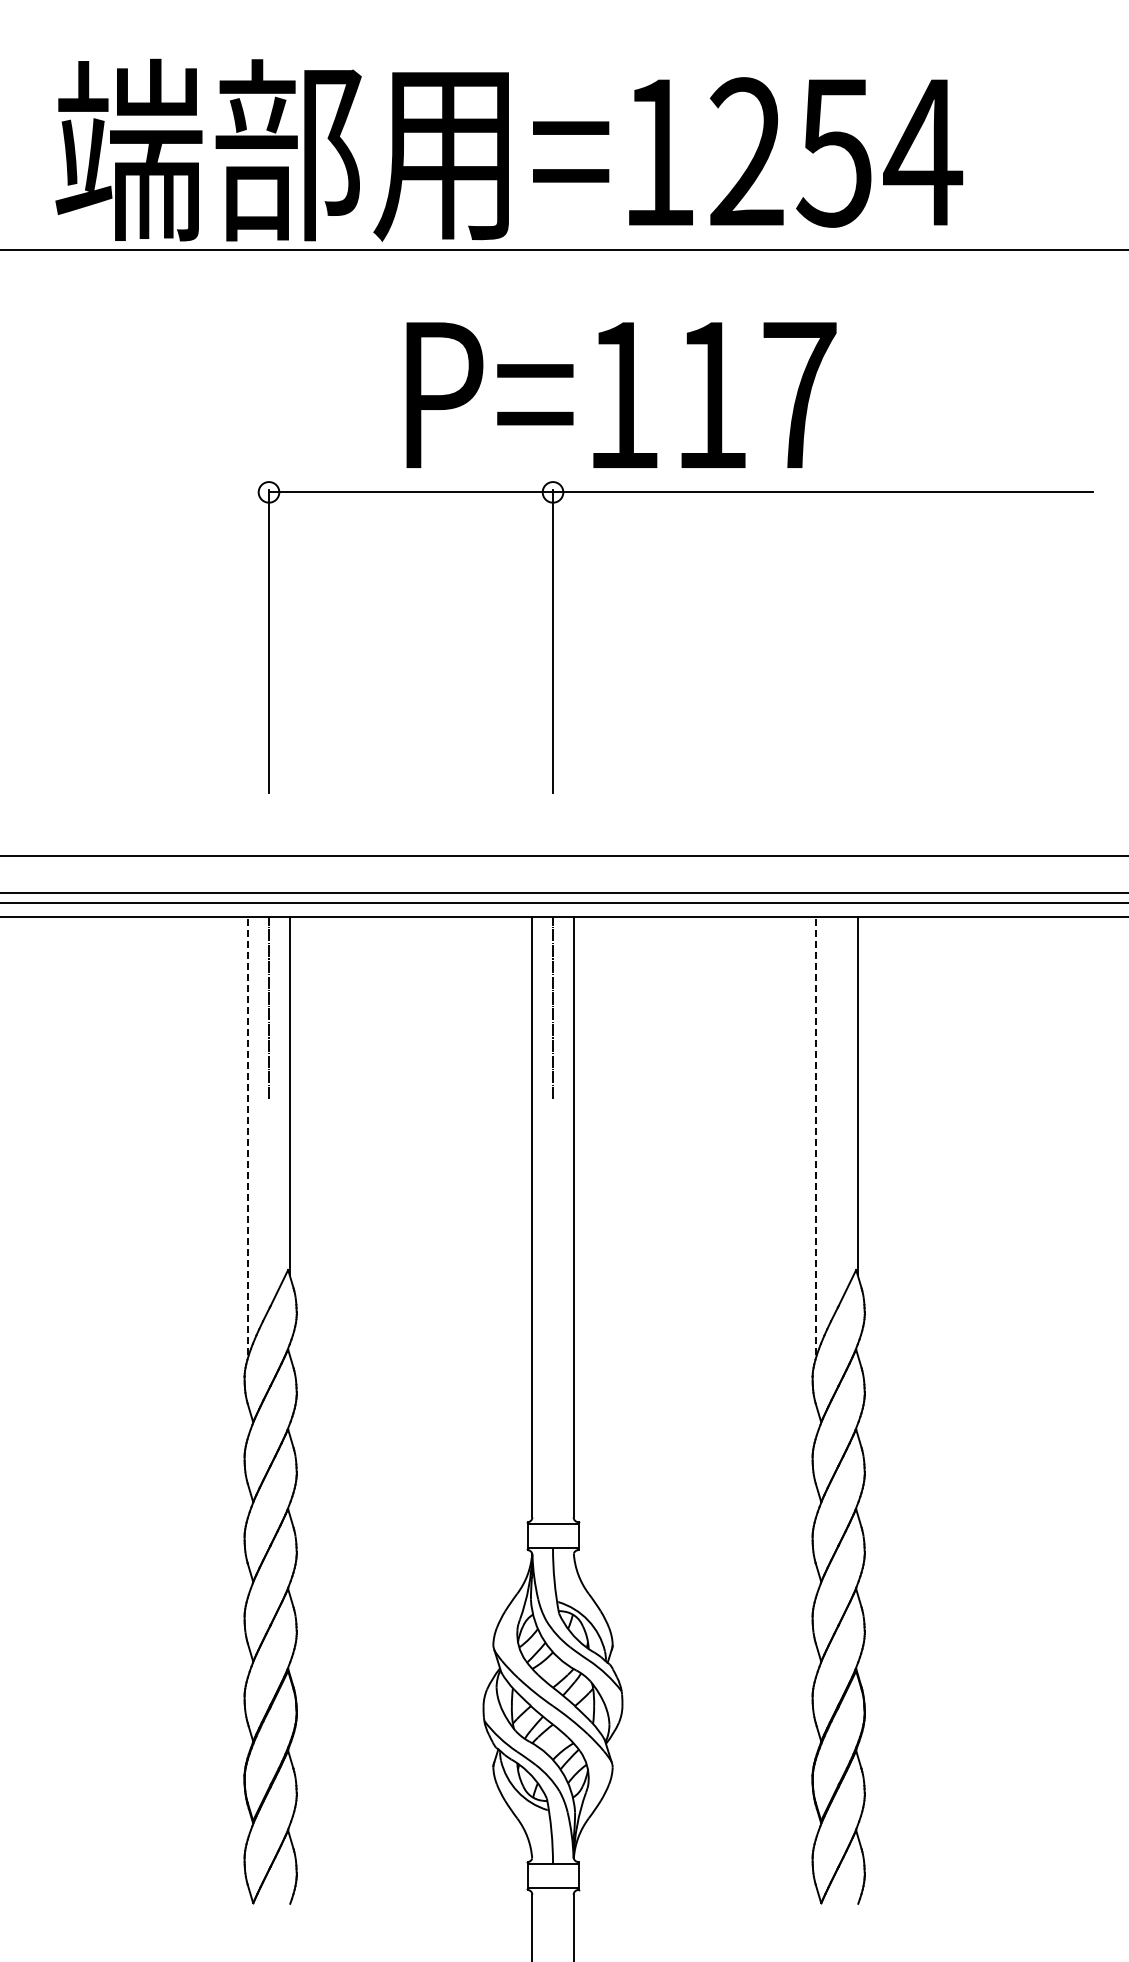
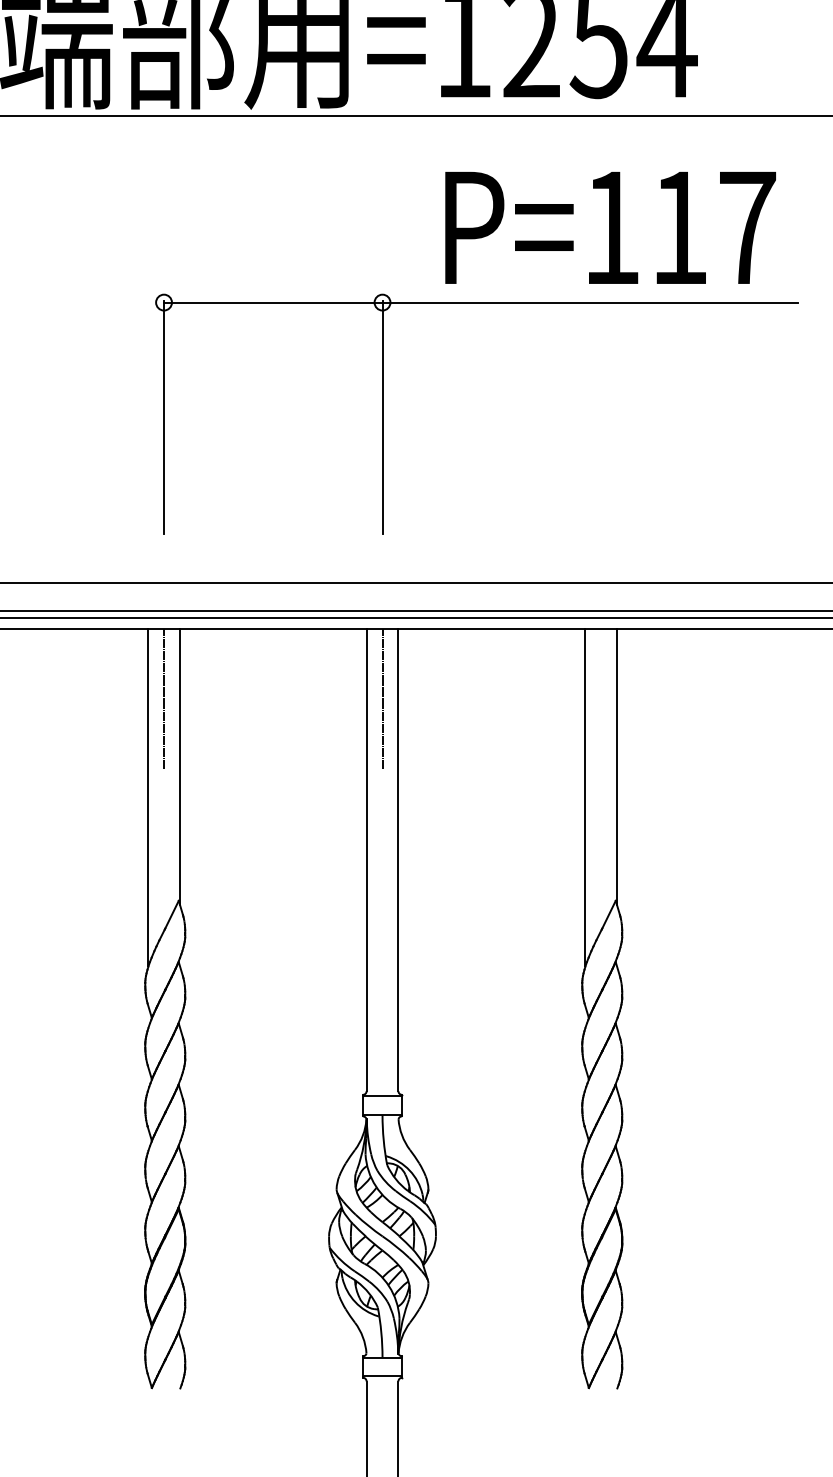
text: (621, 394) -> (610, 227), moved
line: (248, 1135) -> (148, 797), dashed -> solid
line: (816, 1135) -> (585, 797), dashed -> solid

